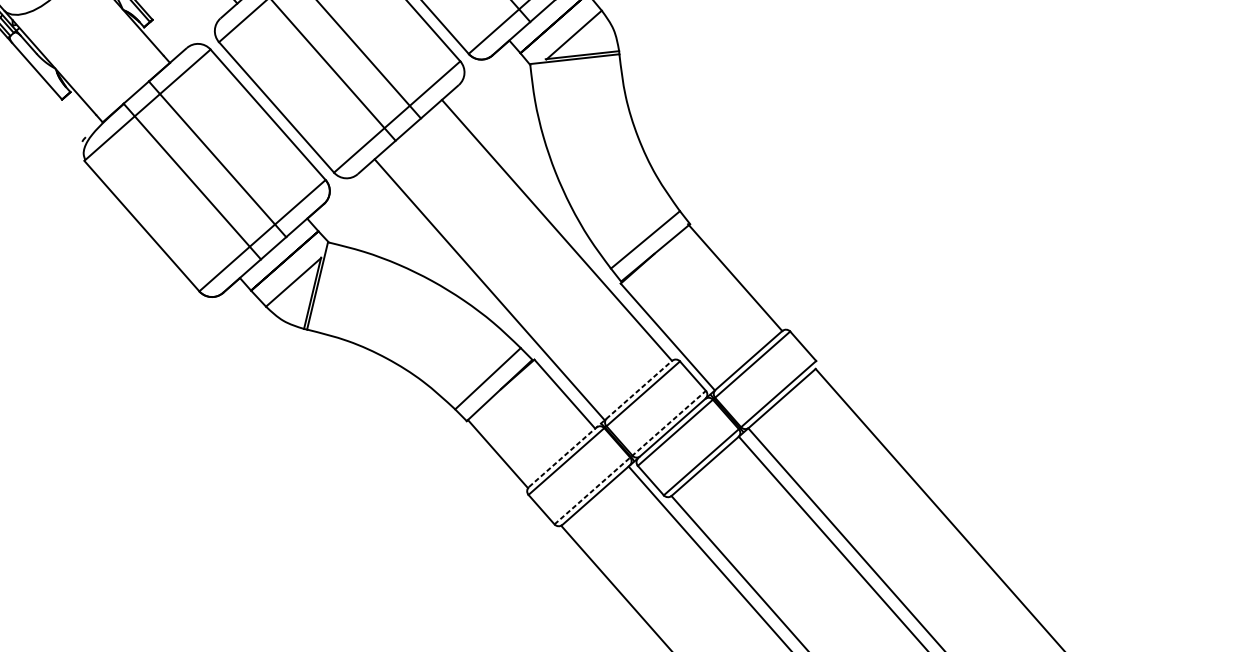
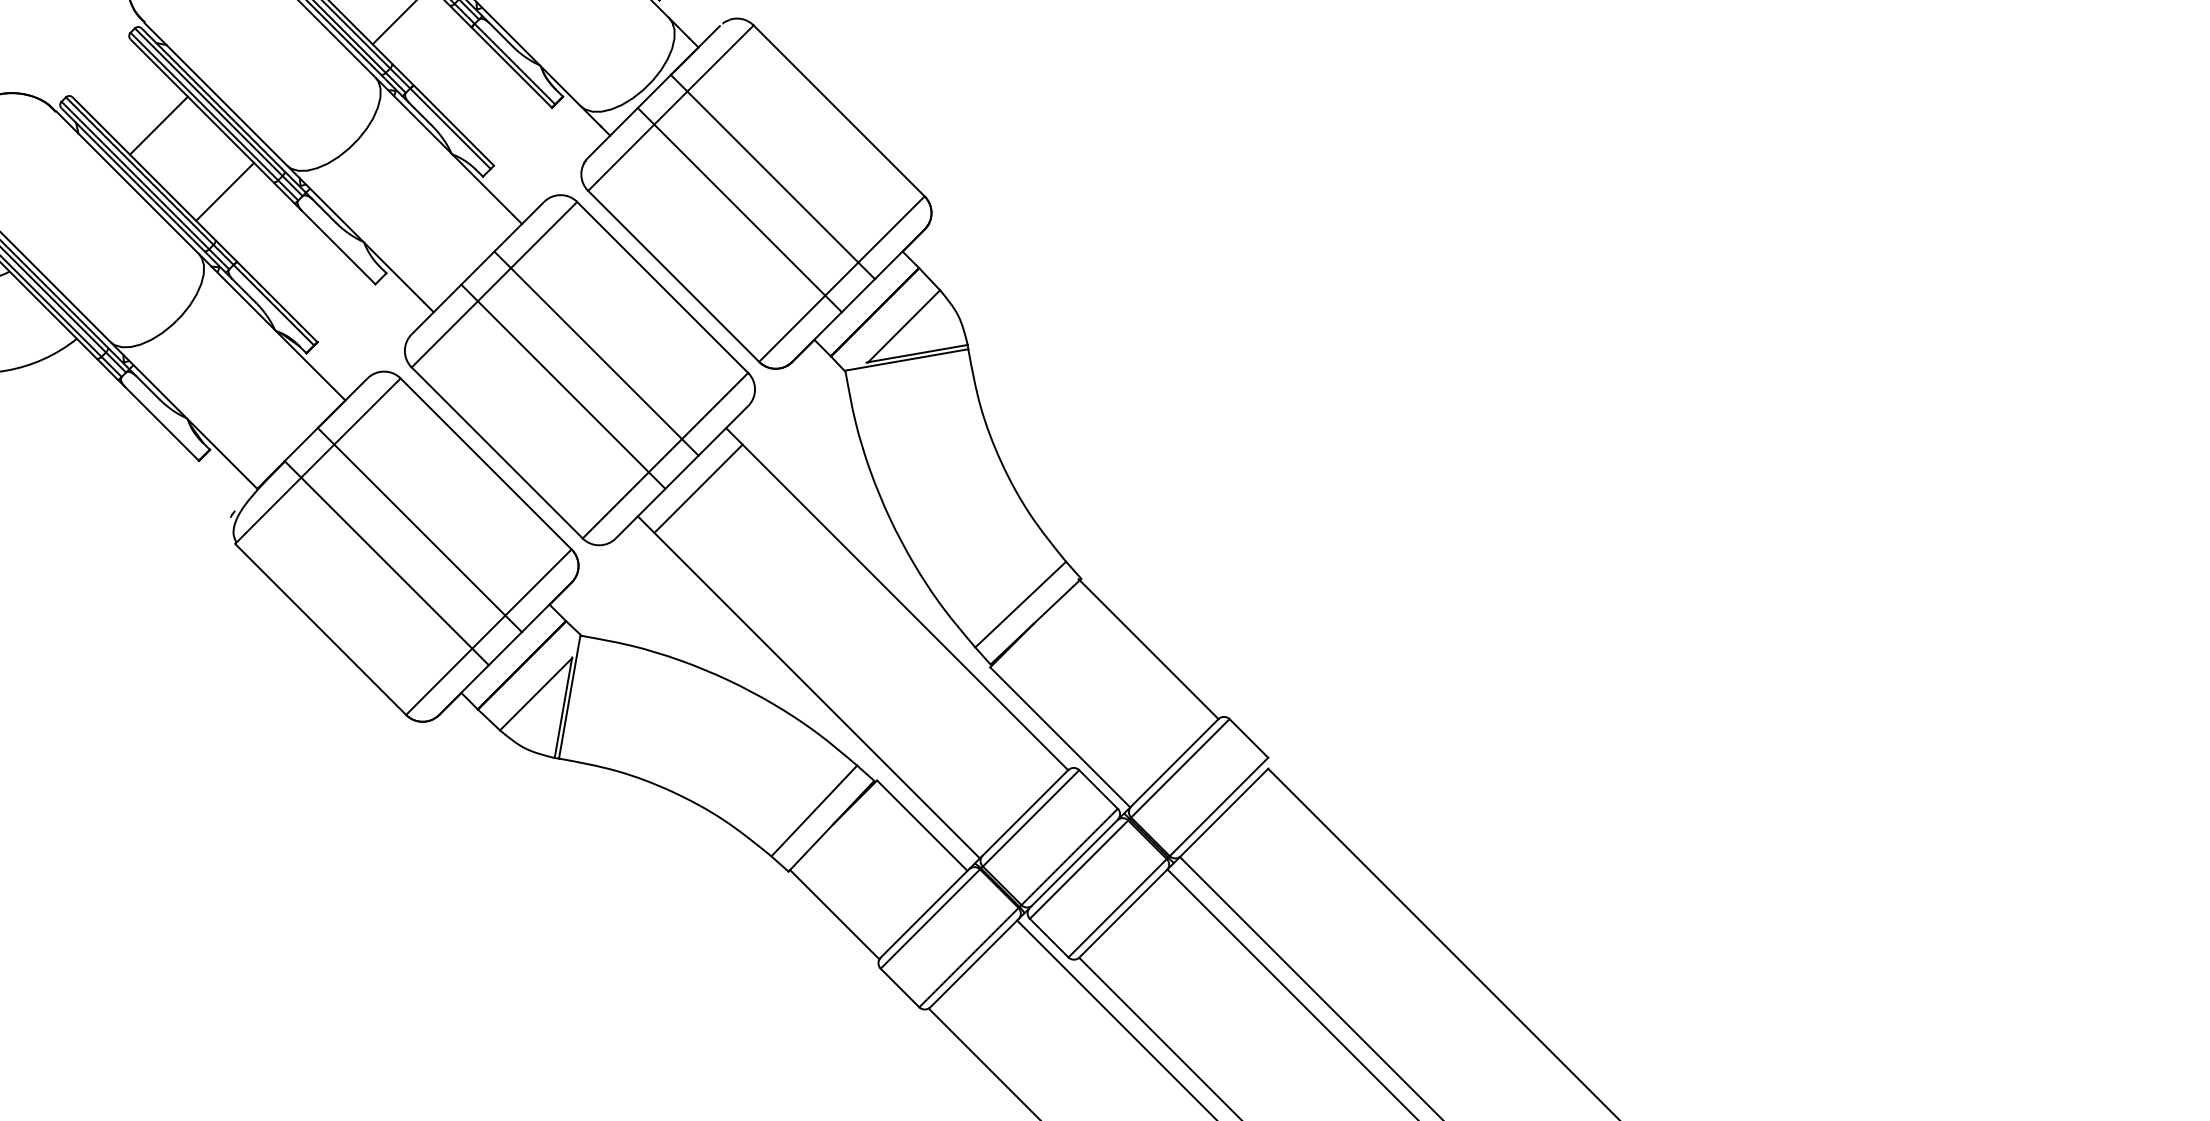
line: (419, 142) -> (698, 488), added
line: (600, 423) -> (974, 863), dashed -> solid
line: (630, 457) -> (1018, 907), dashed -> solid

